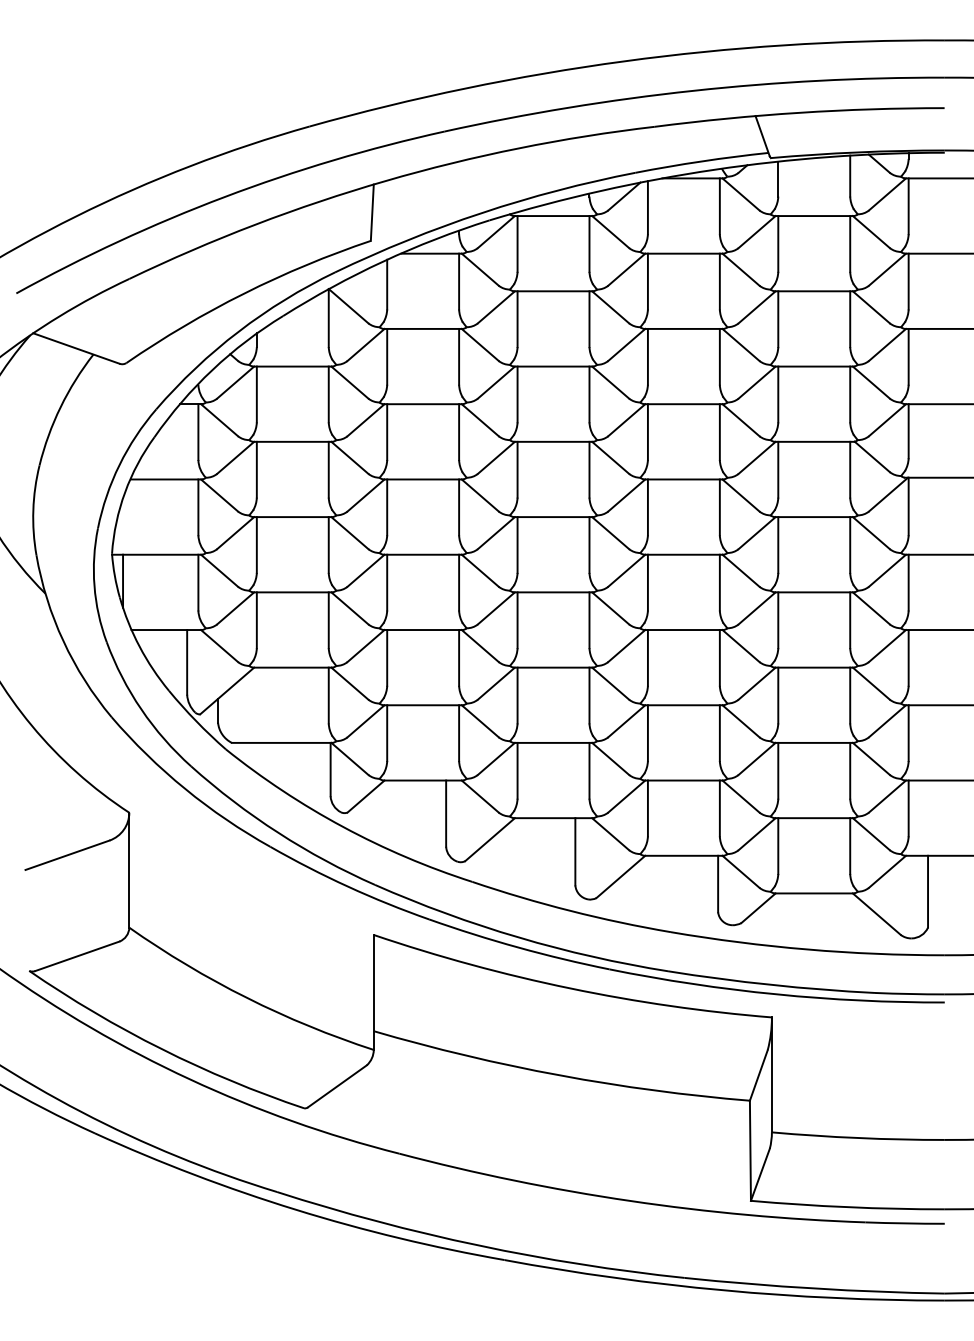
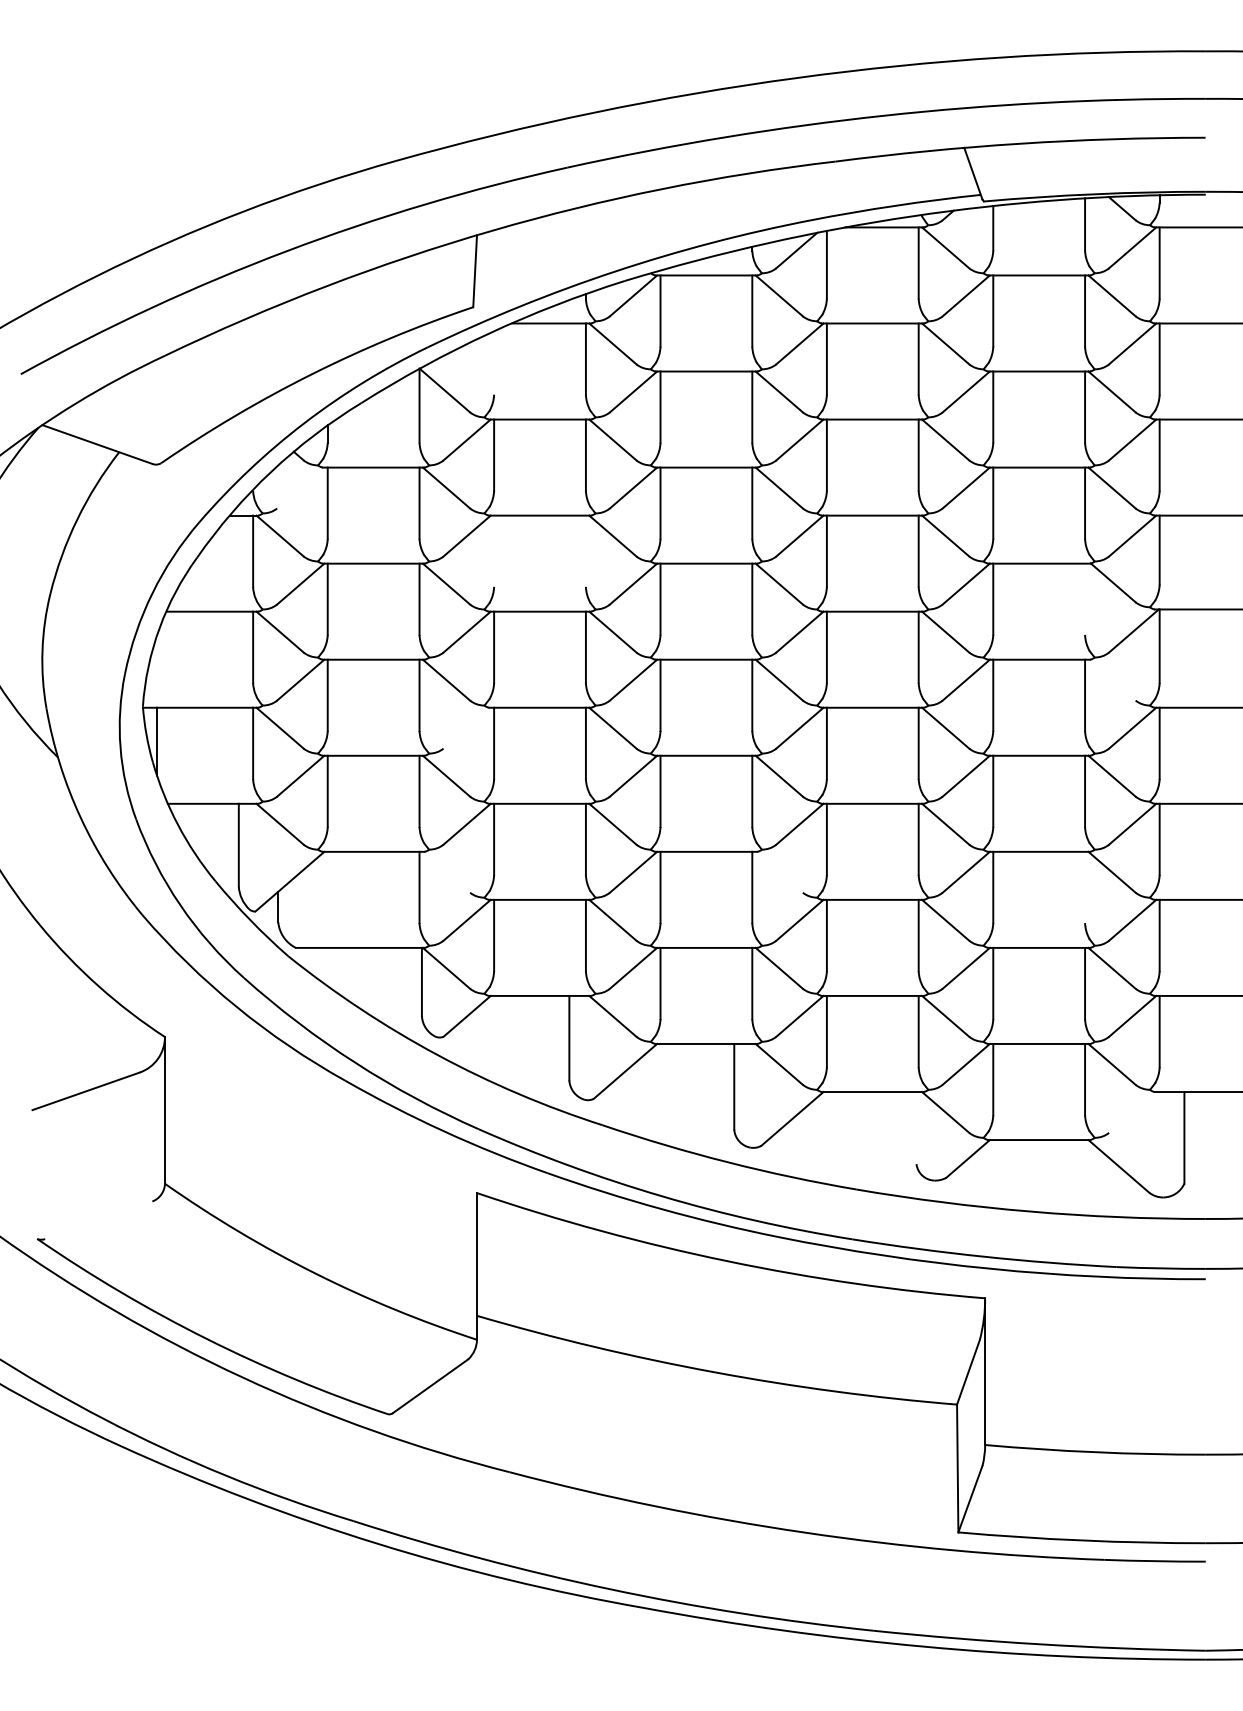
line: (387, 284) -> (494, 362), removed
line: (235, 382) -> (300, 487), removed
line: (387, 431) -> (494, 550), removed
line: (458, 431) -> (585, 550), removed
line: (850, 469) -> (1085, 598), removed
line: (870, 532) -> (1111, 679), removed
line: (365, 570) -> (466, 727), removed
line: (349, 683) -> (446, 871), removed
line: (610, 683) -> (778, 871), removed
line: (850, 695) -> (1085, 887), removed
line: (887, 871) -> (1132, 1112), removed
line: (718, 884) -> (916, 1128), removed
line: (77, 956) -> (98, 1220), removed

